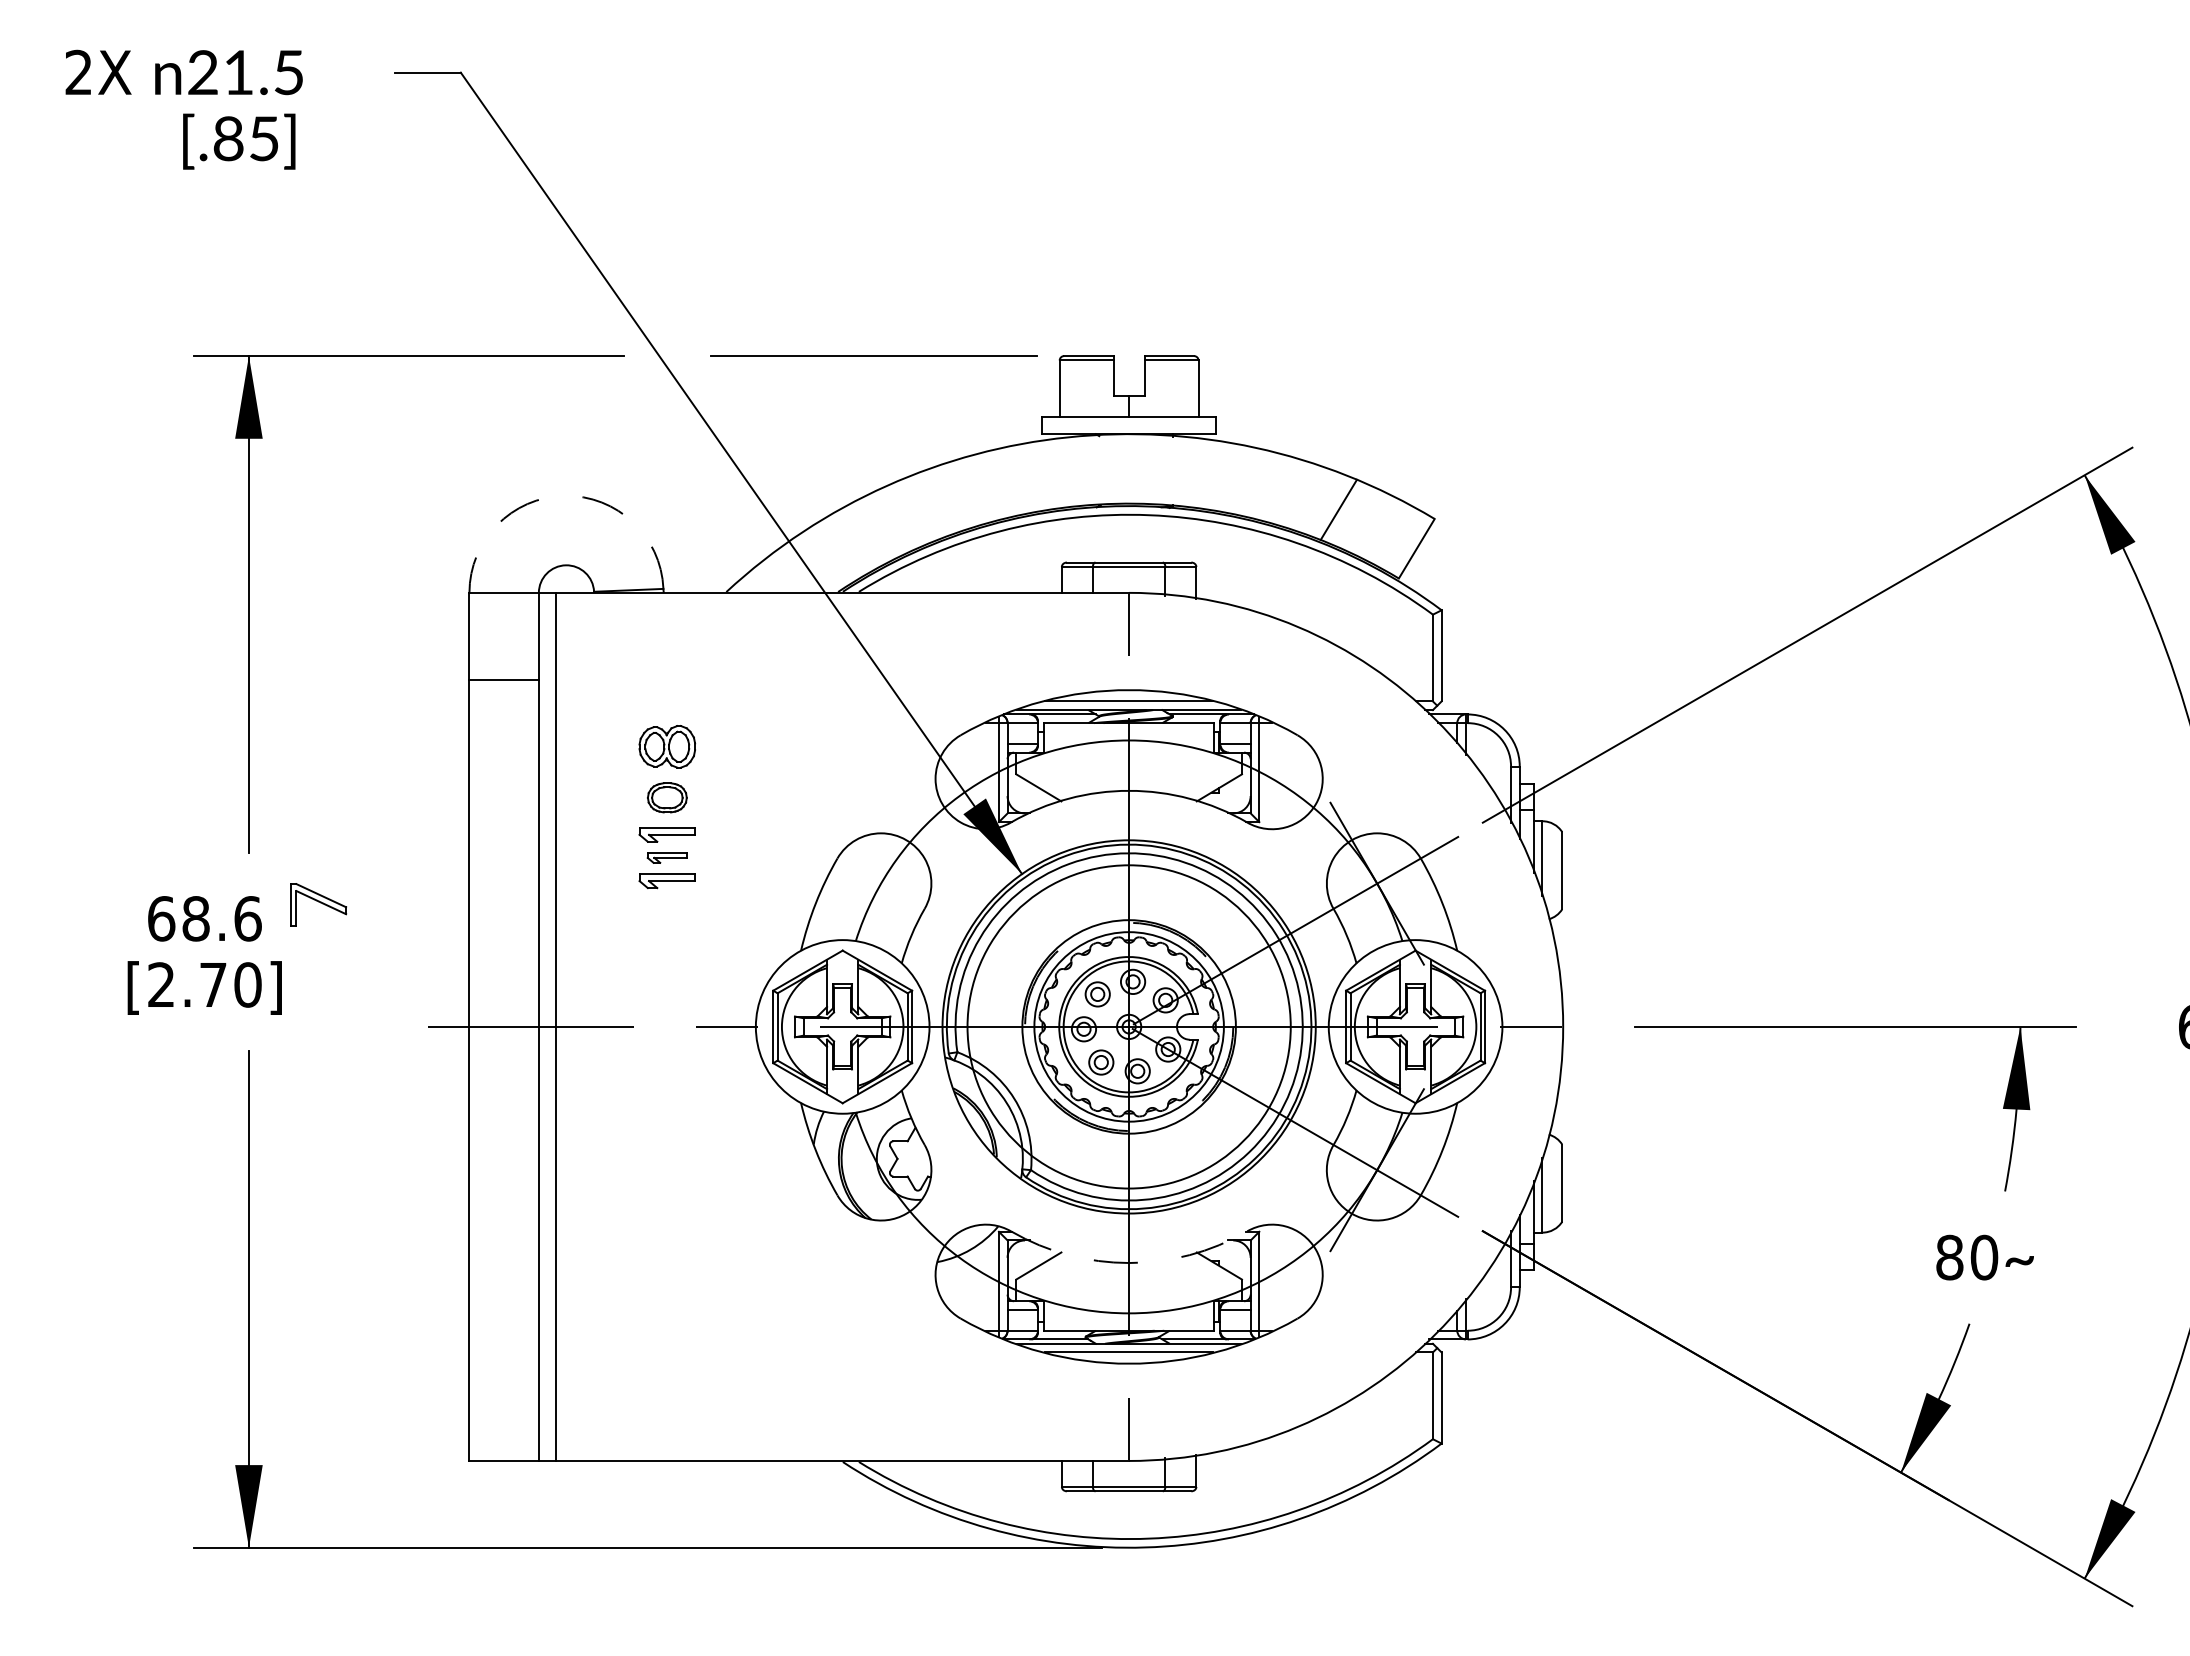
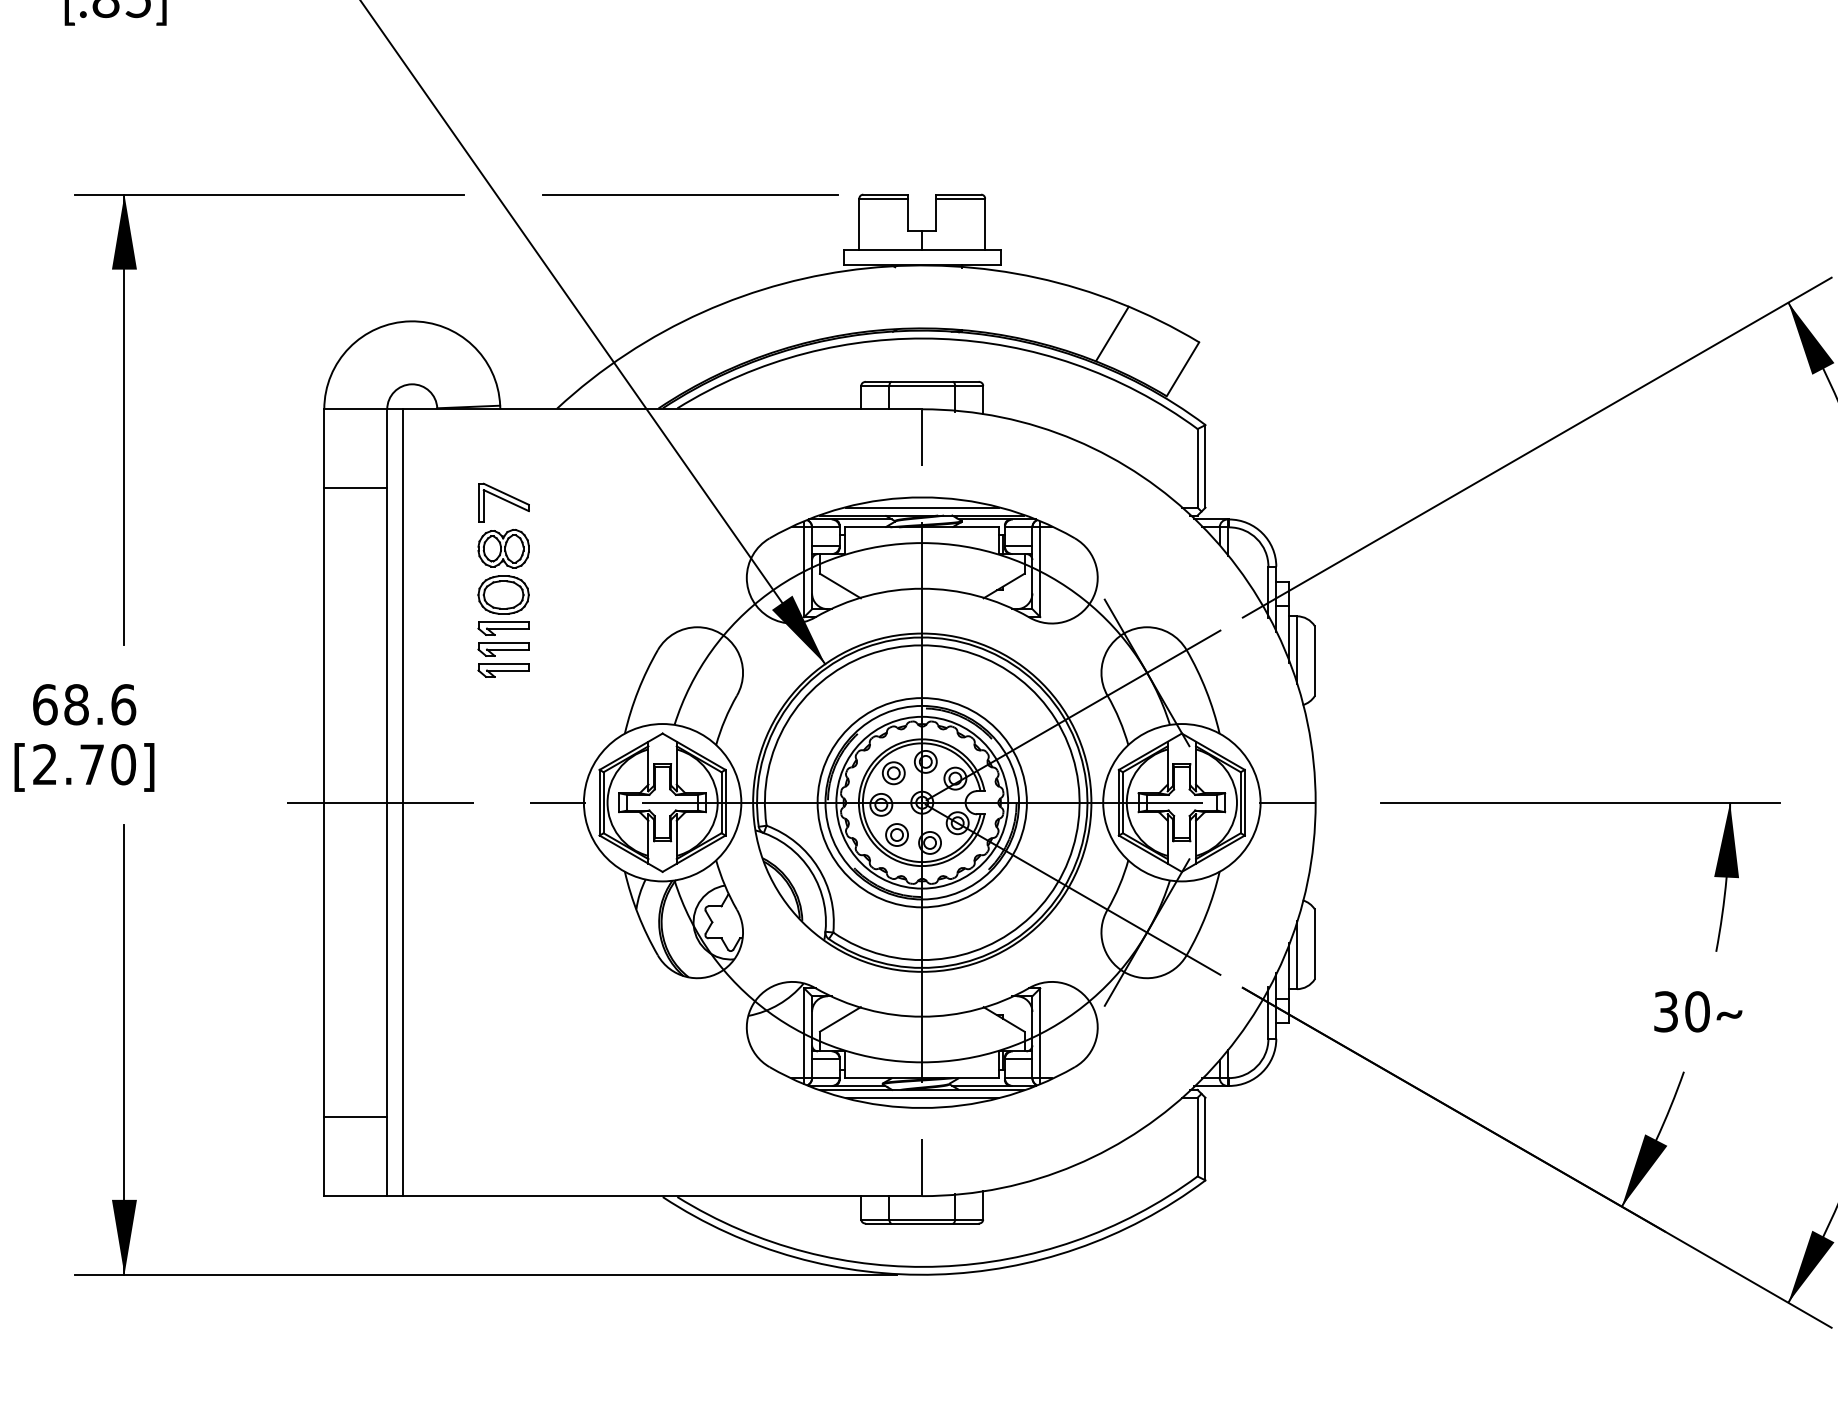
arc: (564, 495) -> (410, 321), dashed -> solid
part: (667, 797) -> (503, 594), size x1.43
part: (666, 857) -> (502, 649), size x1.43
part: (318, 904) -> (503, 502), moved
circle: (1128, 1026) -> (921, 802), size x0.71
text: (1949, 1257) -> (1665, 1011), 80 -> 30
arc: (1129, 1263) -> (922, 1017), dashed -> solid
line: (503, 1374) -> (355, 1117), added

